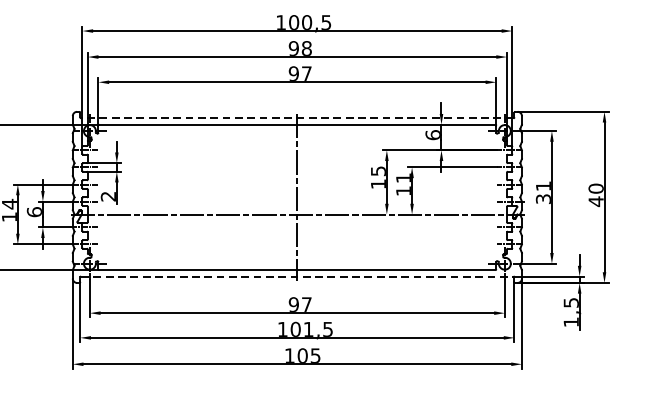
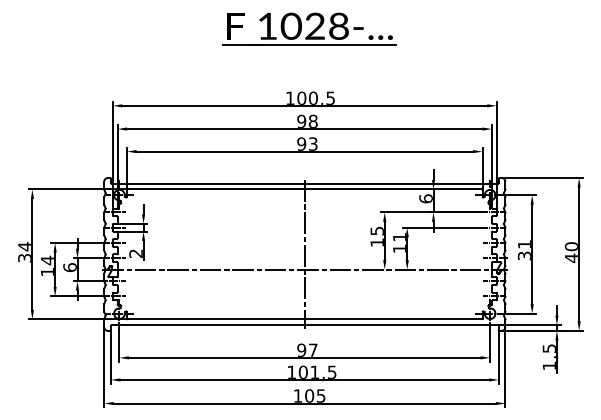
text: (307, 73) -> (313, 143), 97 -> 93
line: (297, 117) -> (304, 183), dashed -> solid
line: (298, 276) -> (305, 325), dashed -> solid

